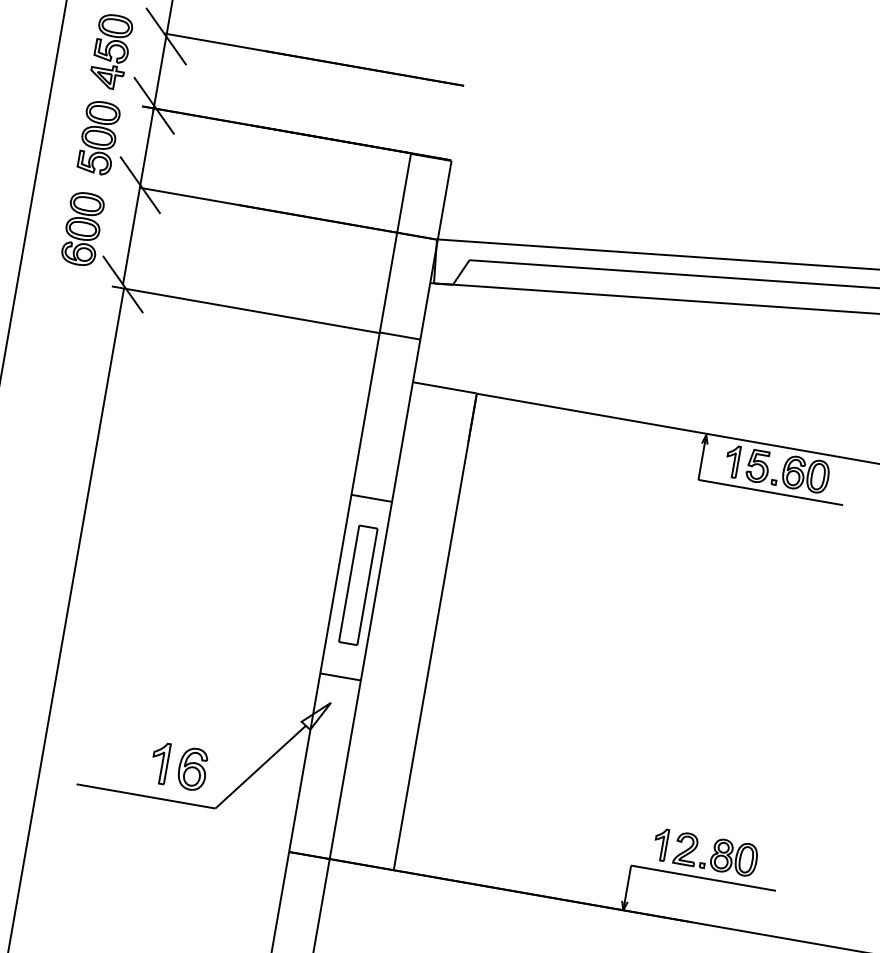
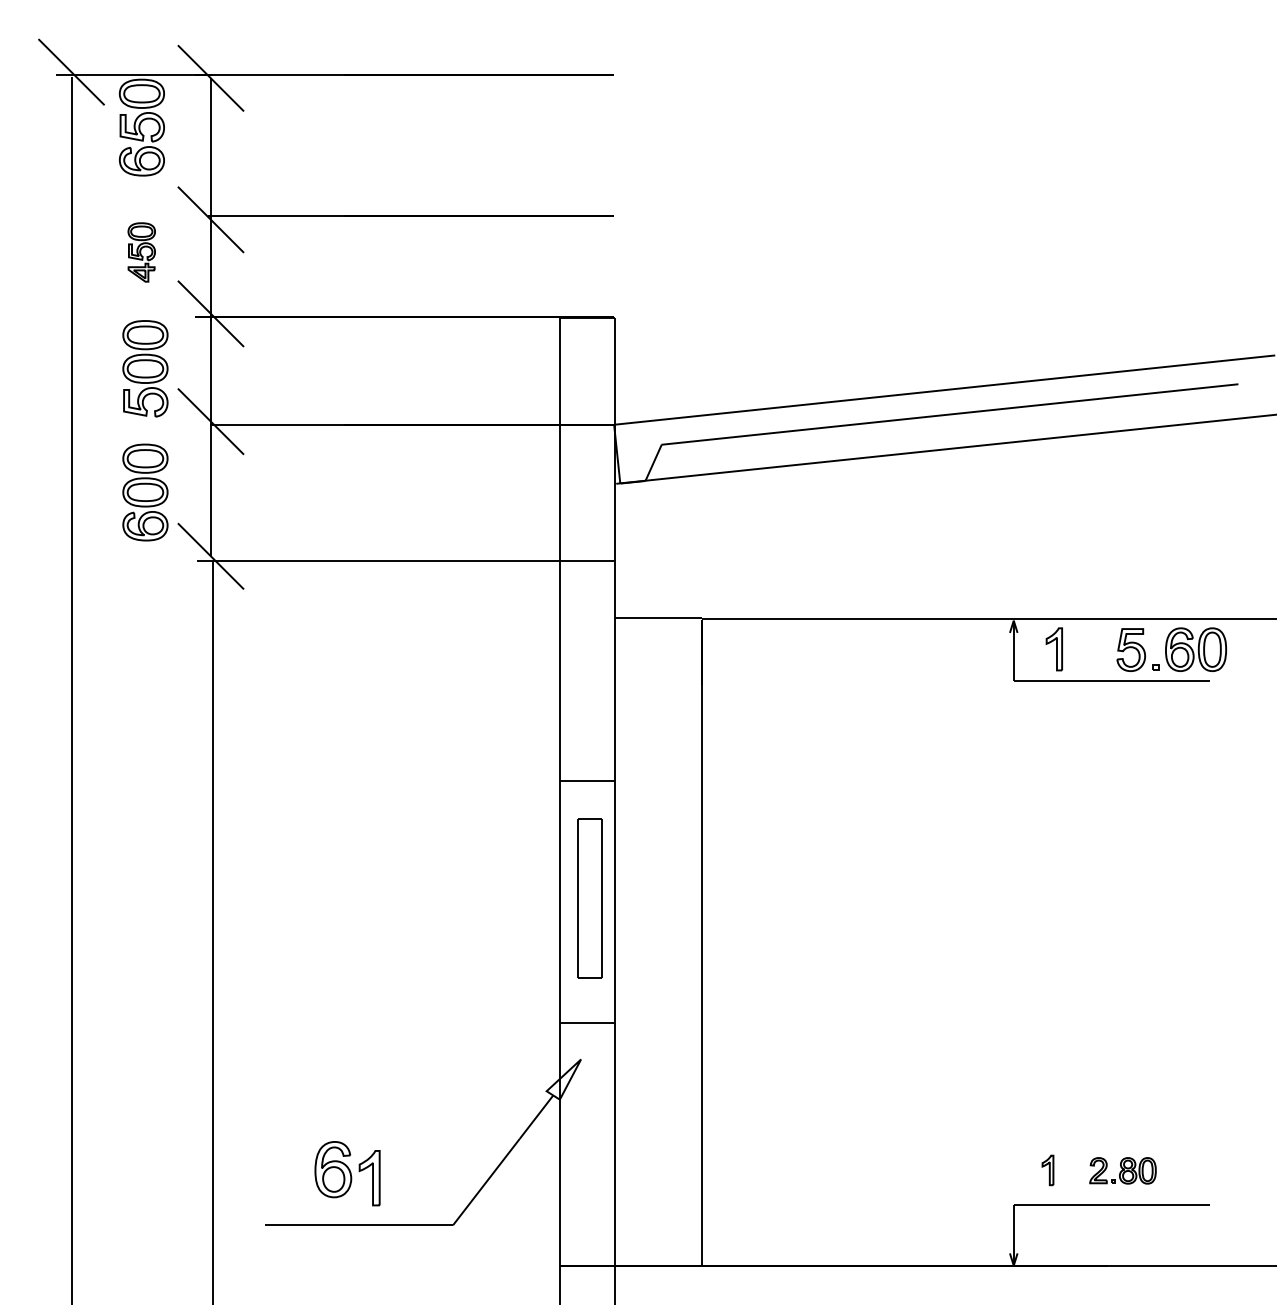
part: (110, 51) -> (141, 252), size x0.6
part: (787, 471) -> (1171, 649), moved
part: (192, 769) -> (333, 1169), moved
part: (660, 844) -> (1047, 1170), size x0.7
part: (715, 854) -> (1122, 1170), size x0.6

